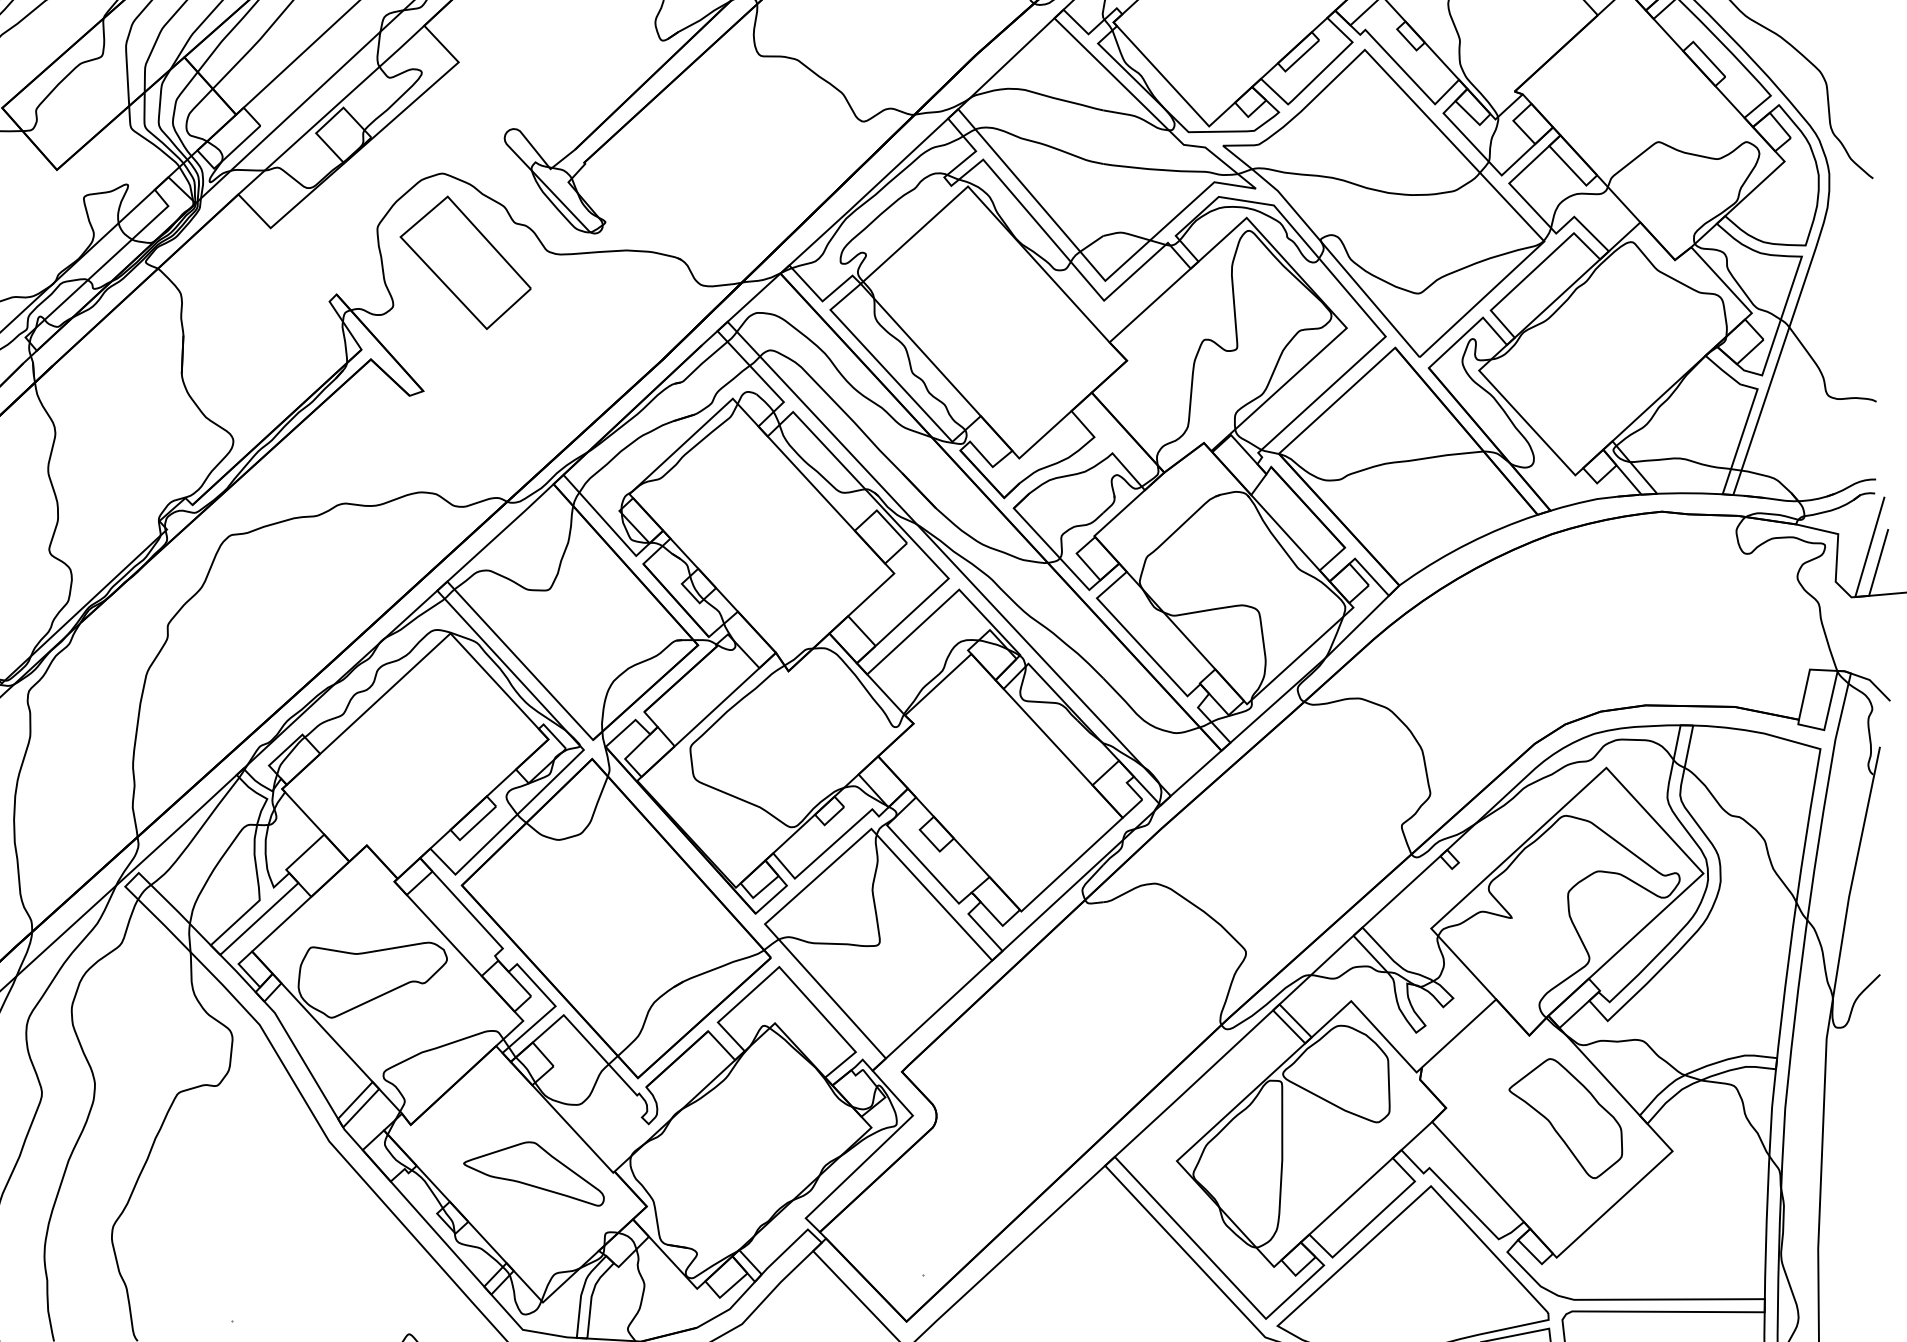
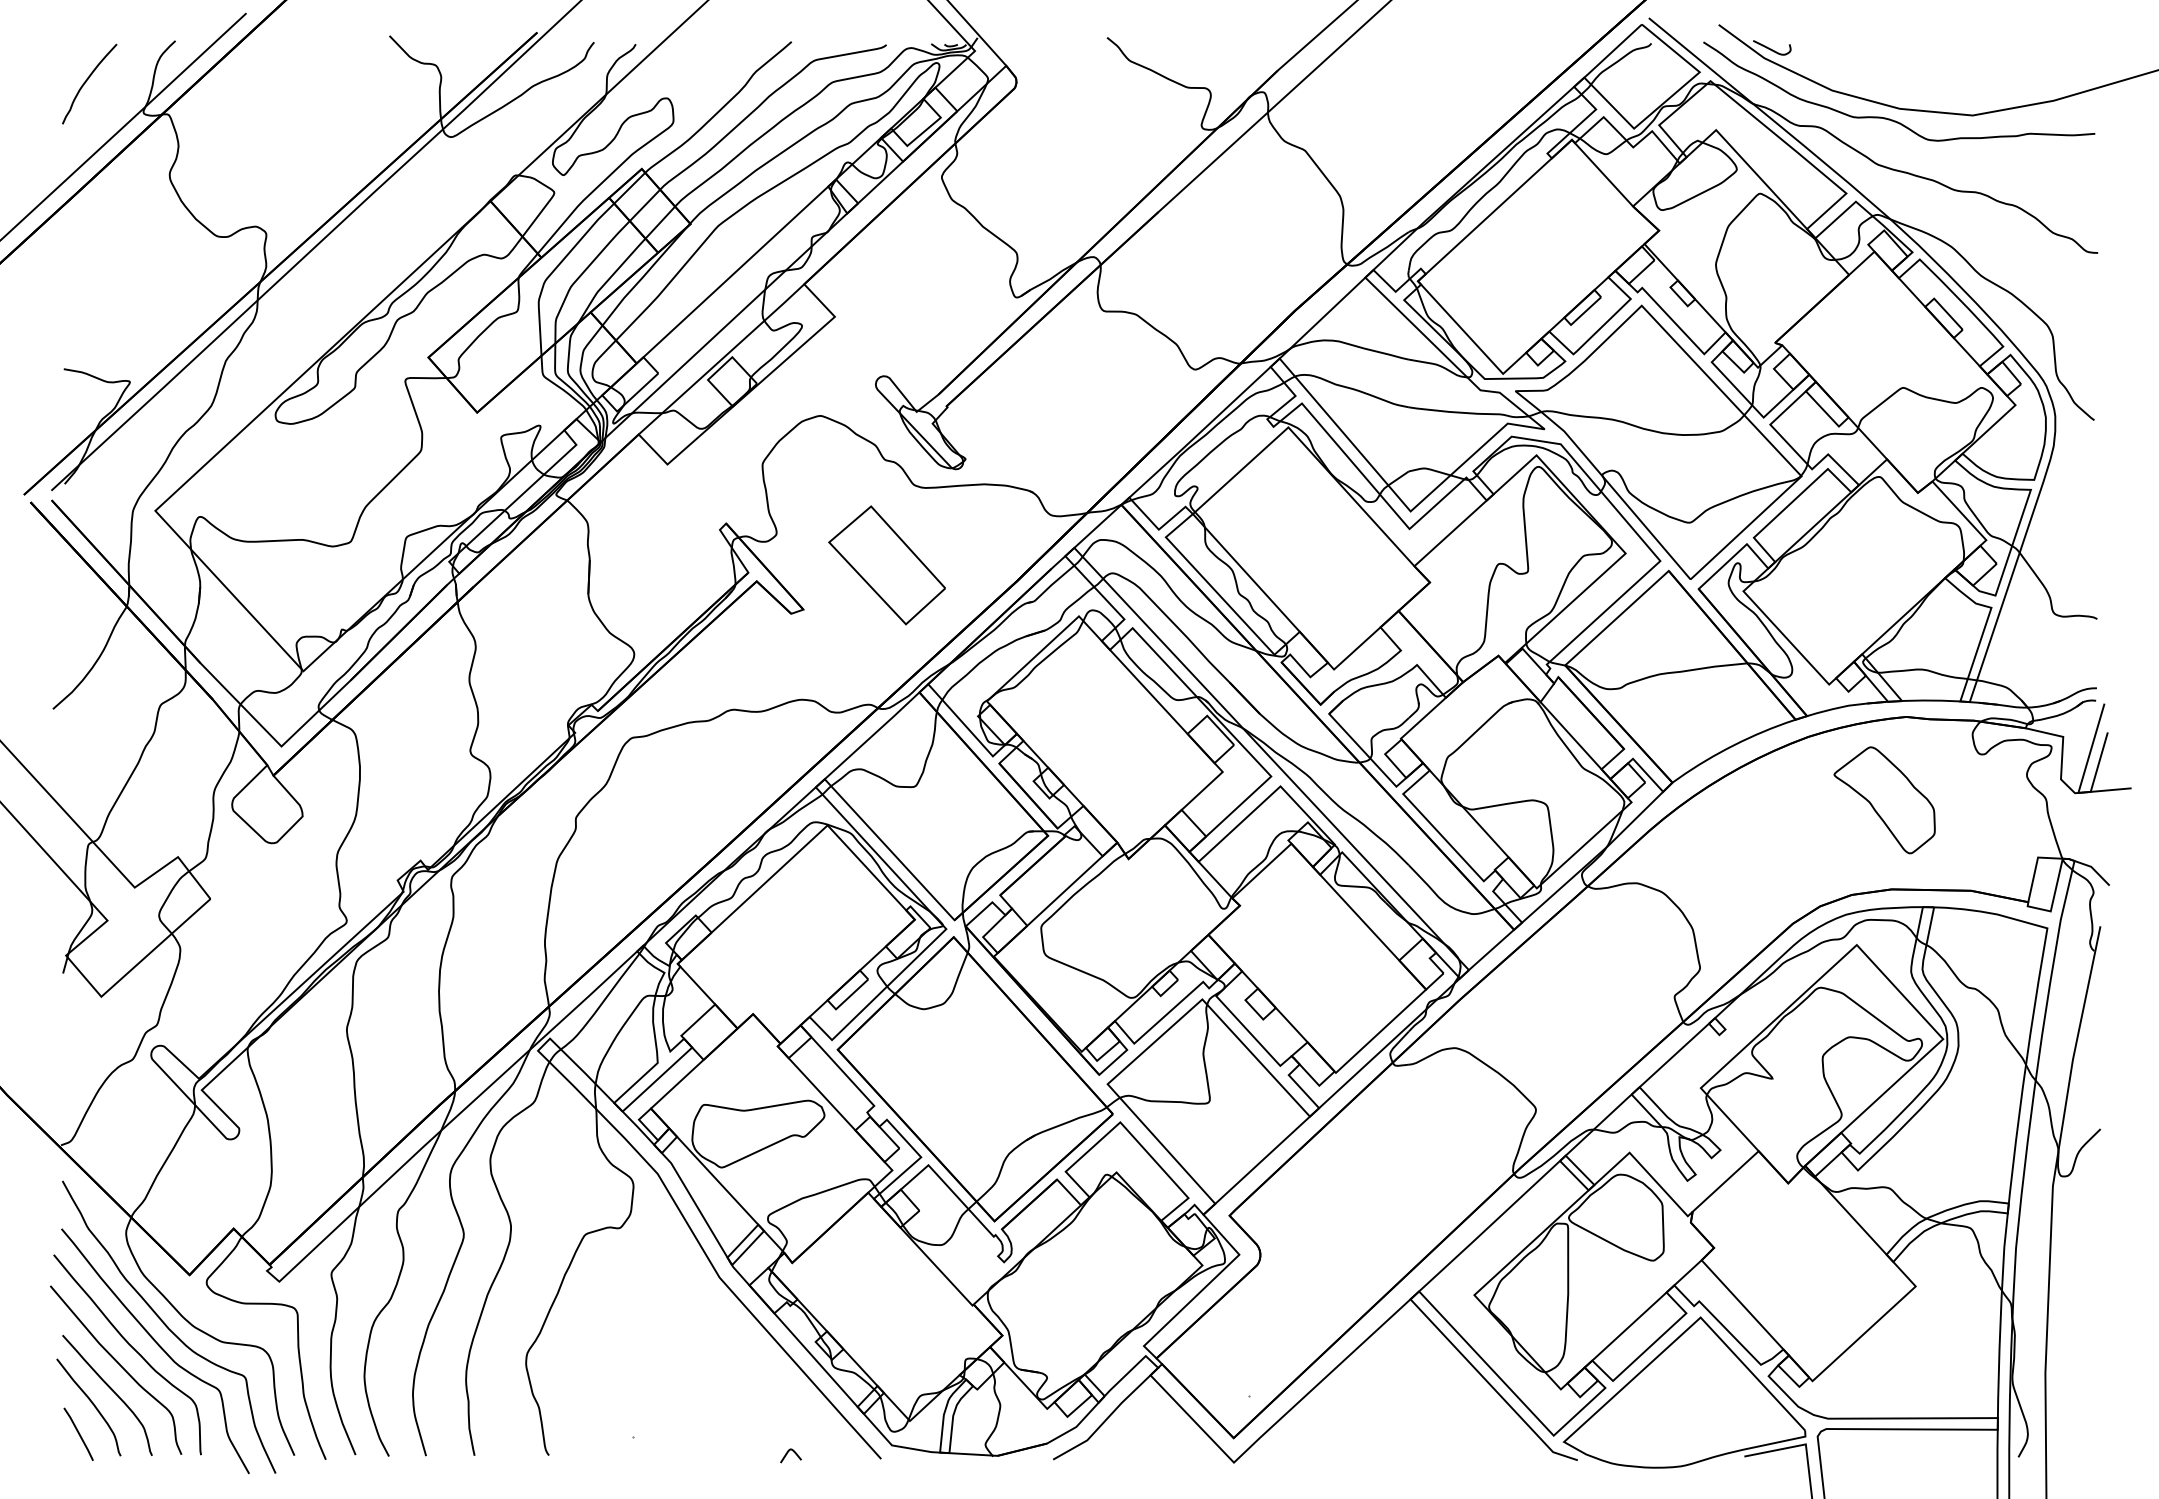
part: (464, 262) -> (886, 565), moved
part: (1565, 1118) -> (1884, 800), moved
part: (533, 1173) -> (901, 1306), removed

